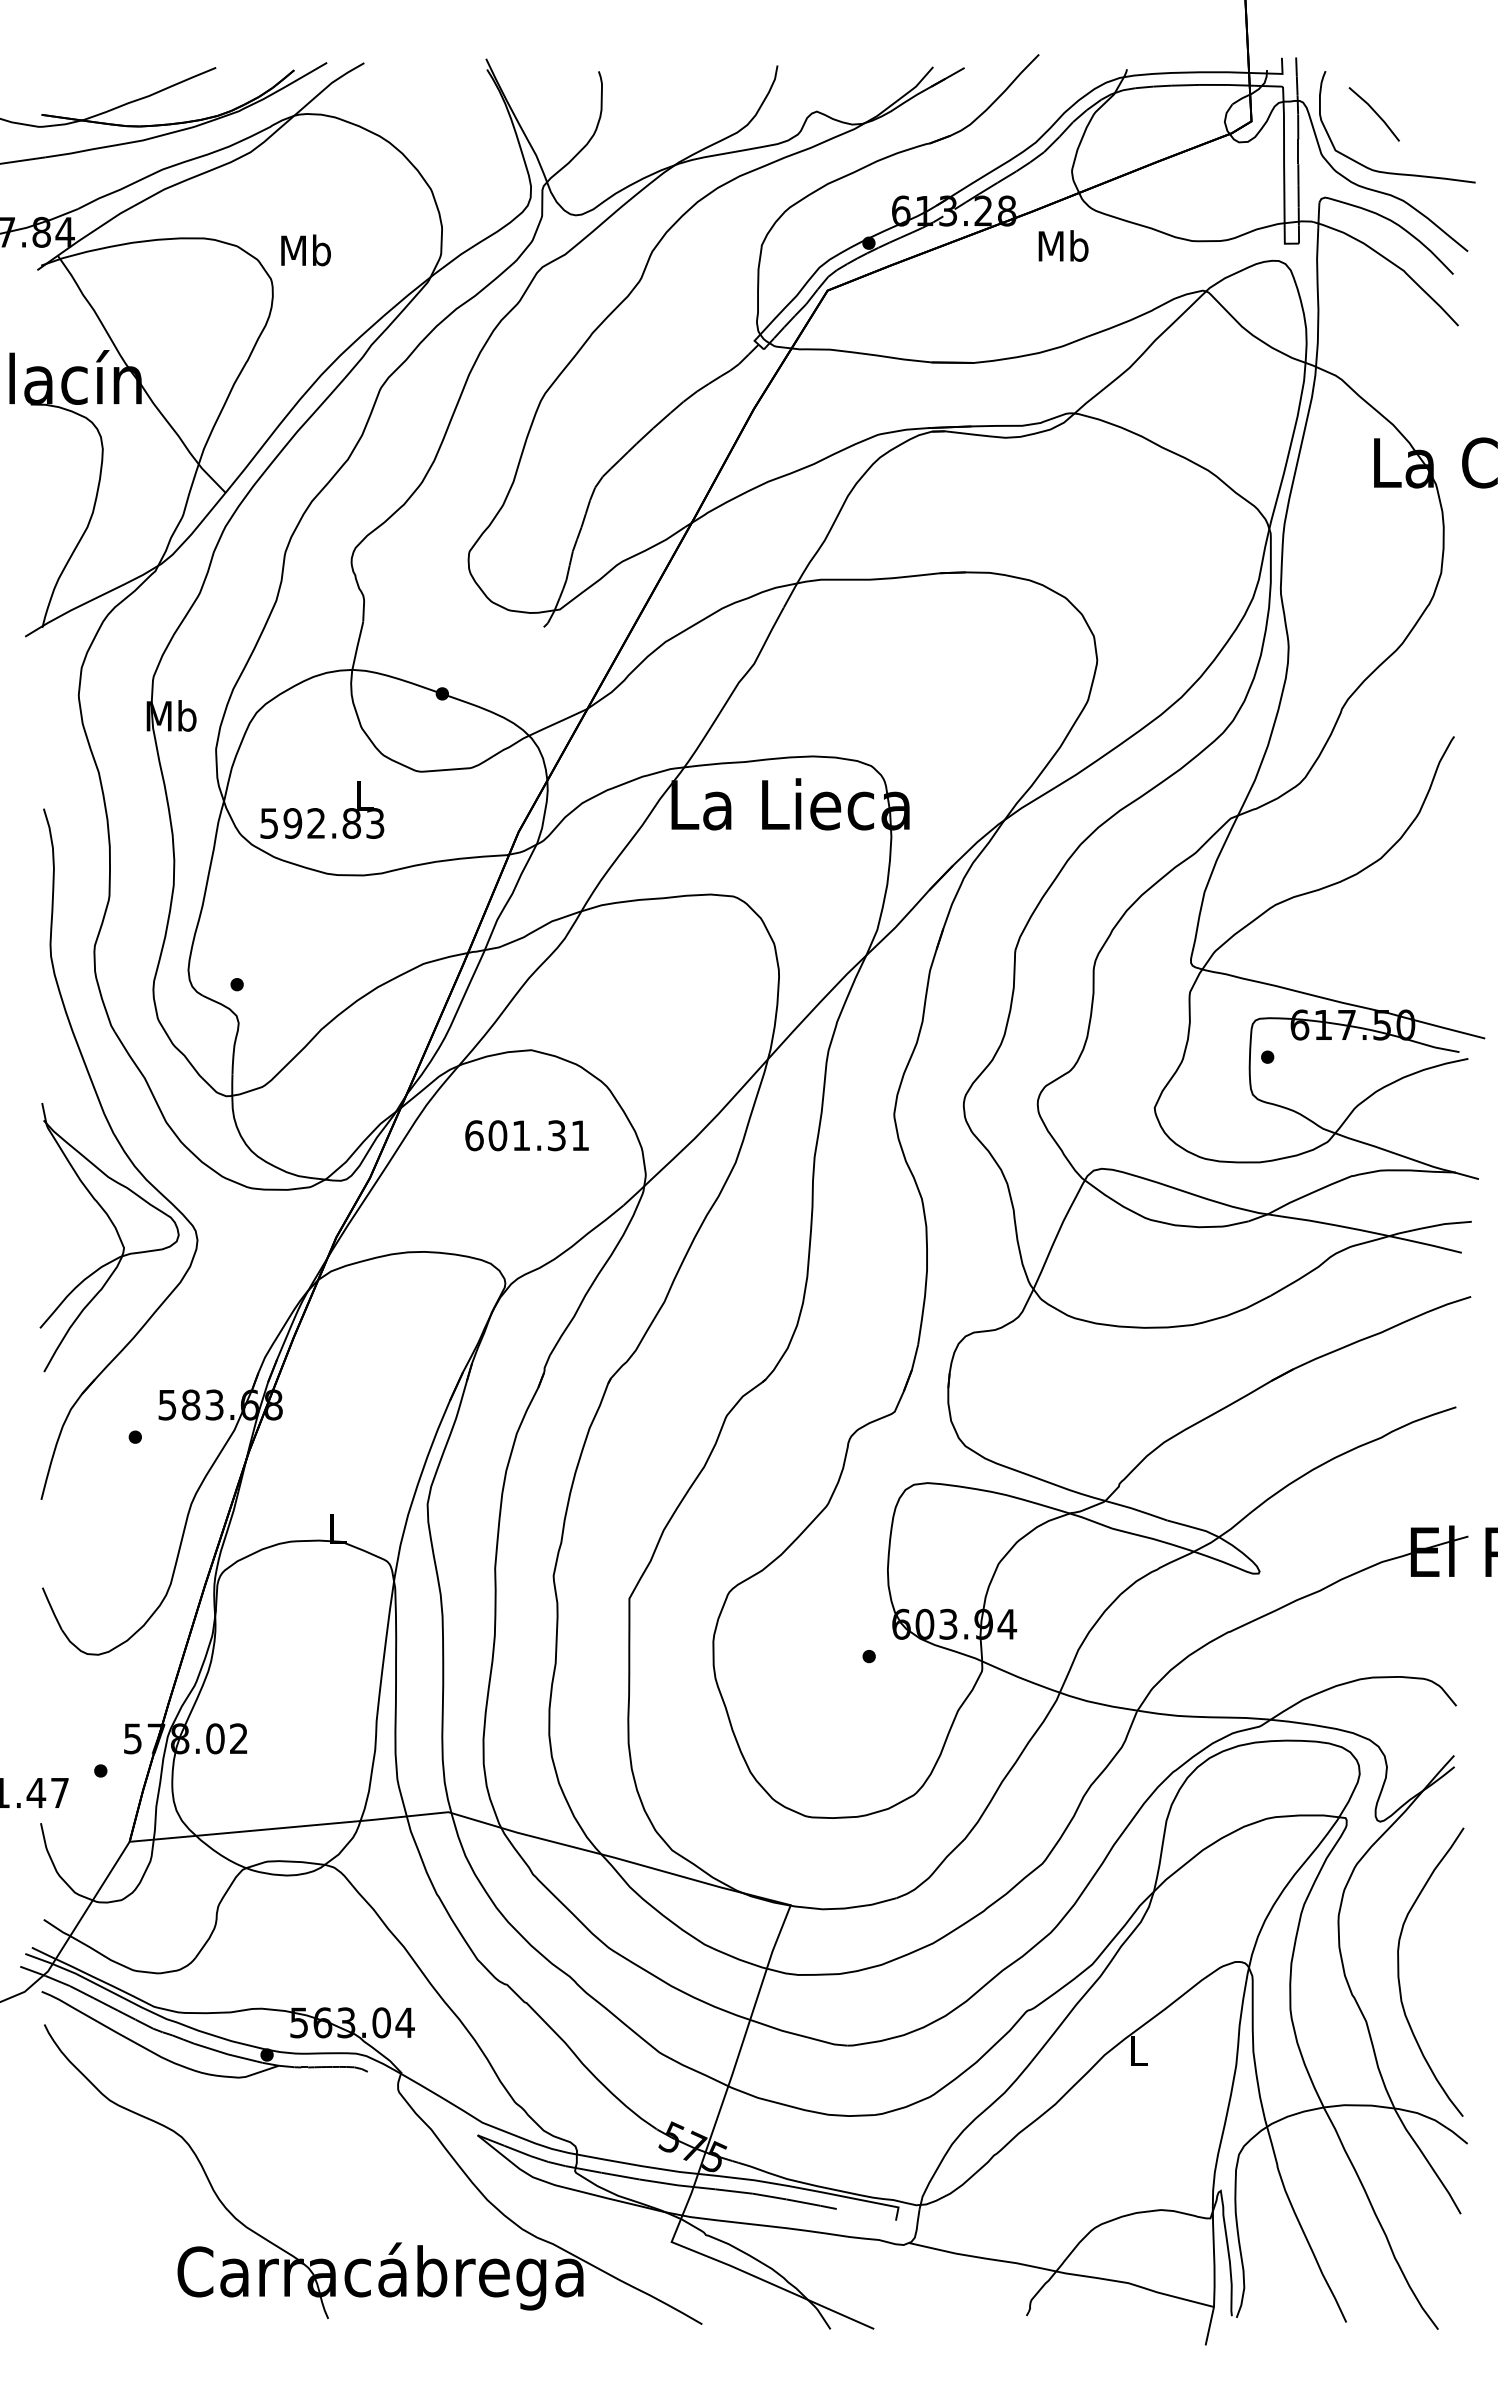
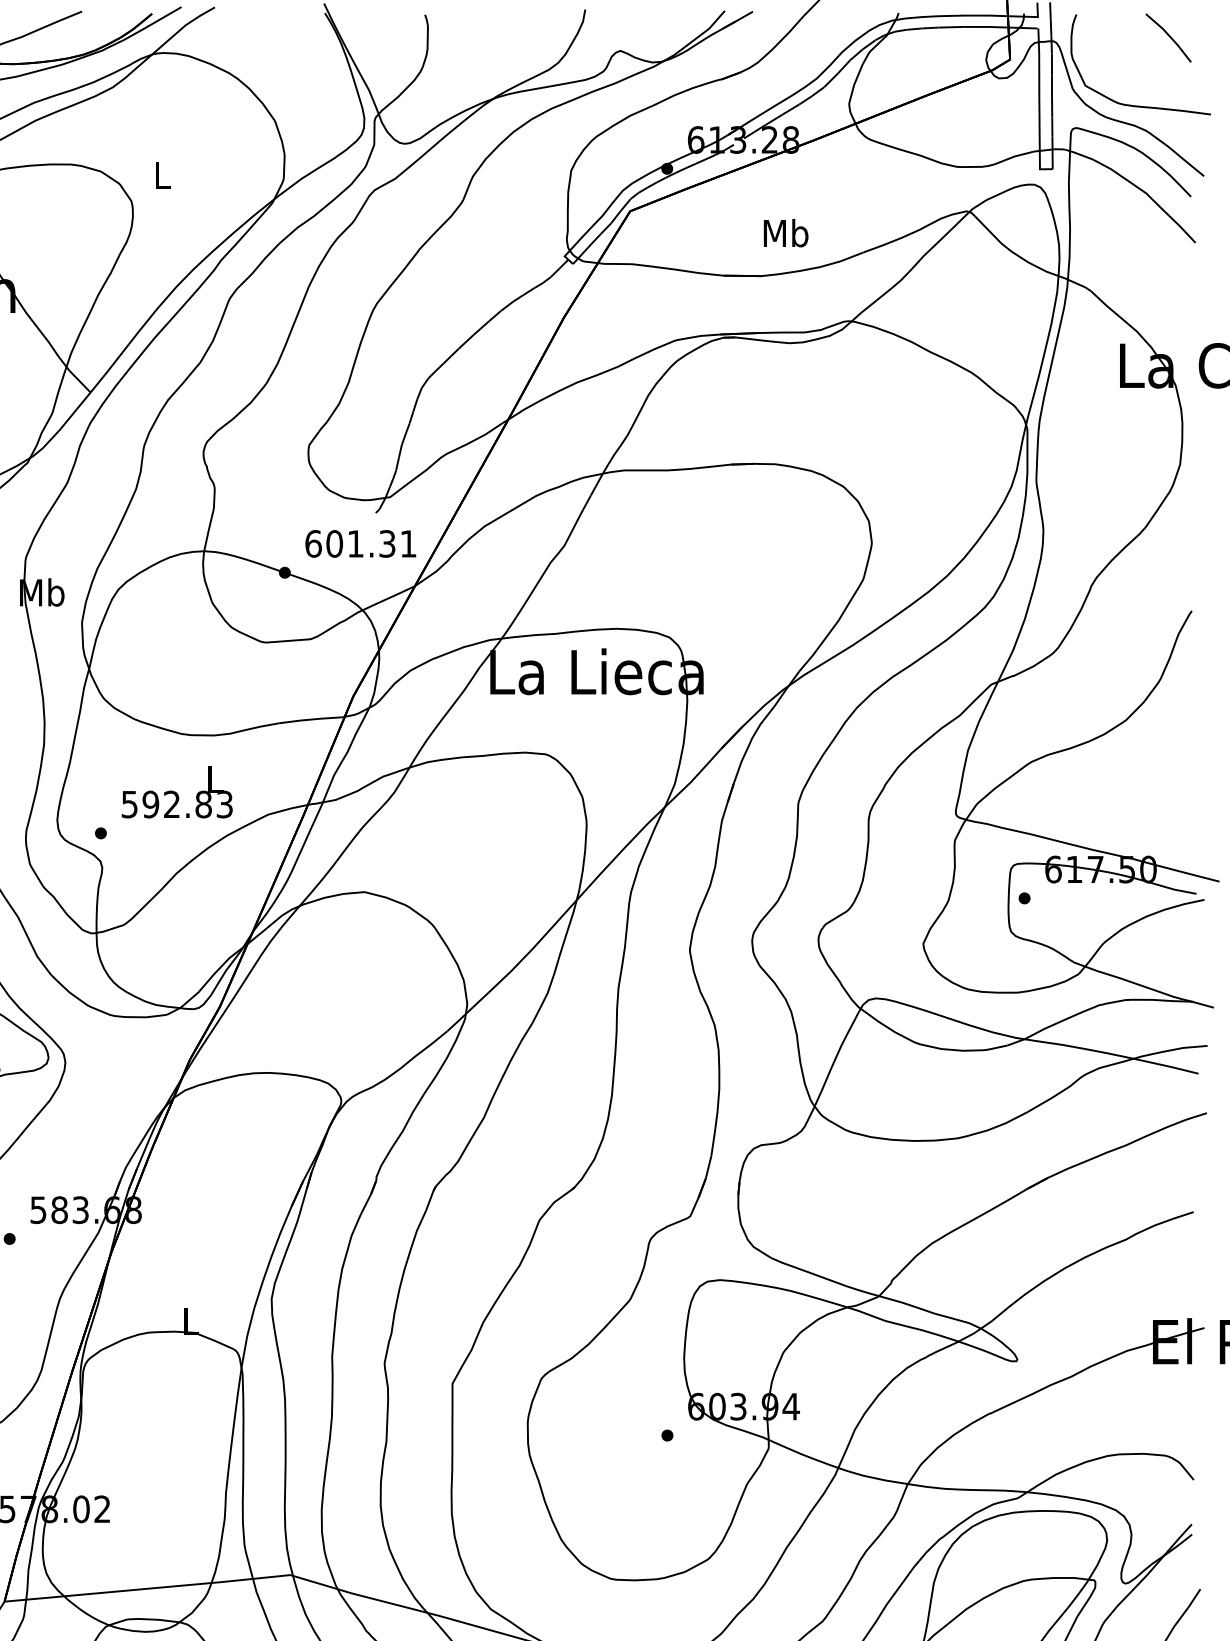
line: (1374, 112) -> (1168, 36), moved
text: (1063, 245) -> (786, 232), moved
text: (305, 250) -> (162, 175), Mb -> L
text: (322, 809) -> (177, 791), moved
text: (526, 1135) -> (360, 543), moved

